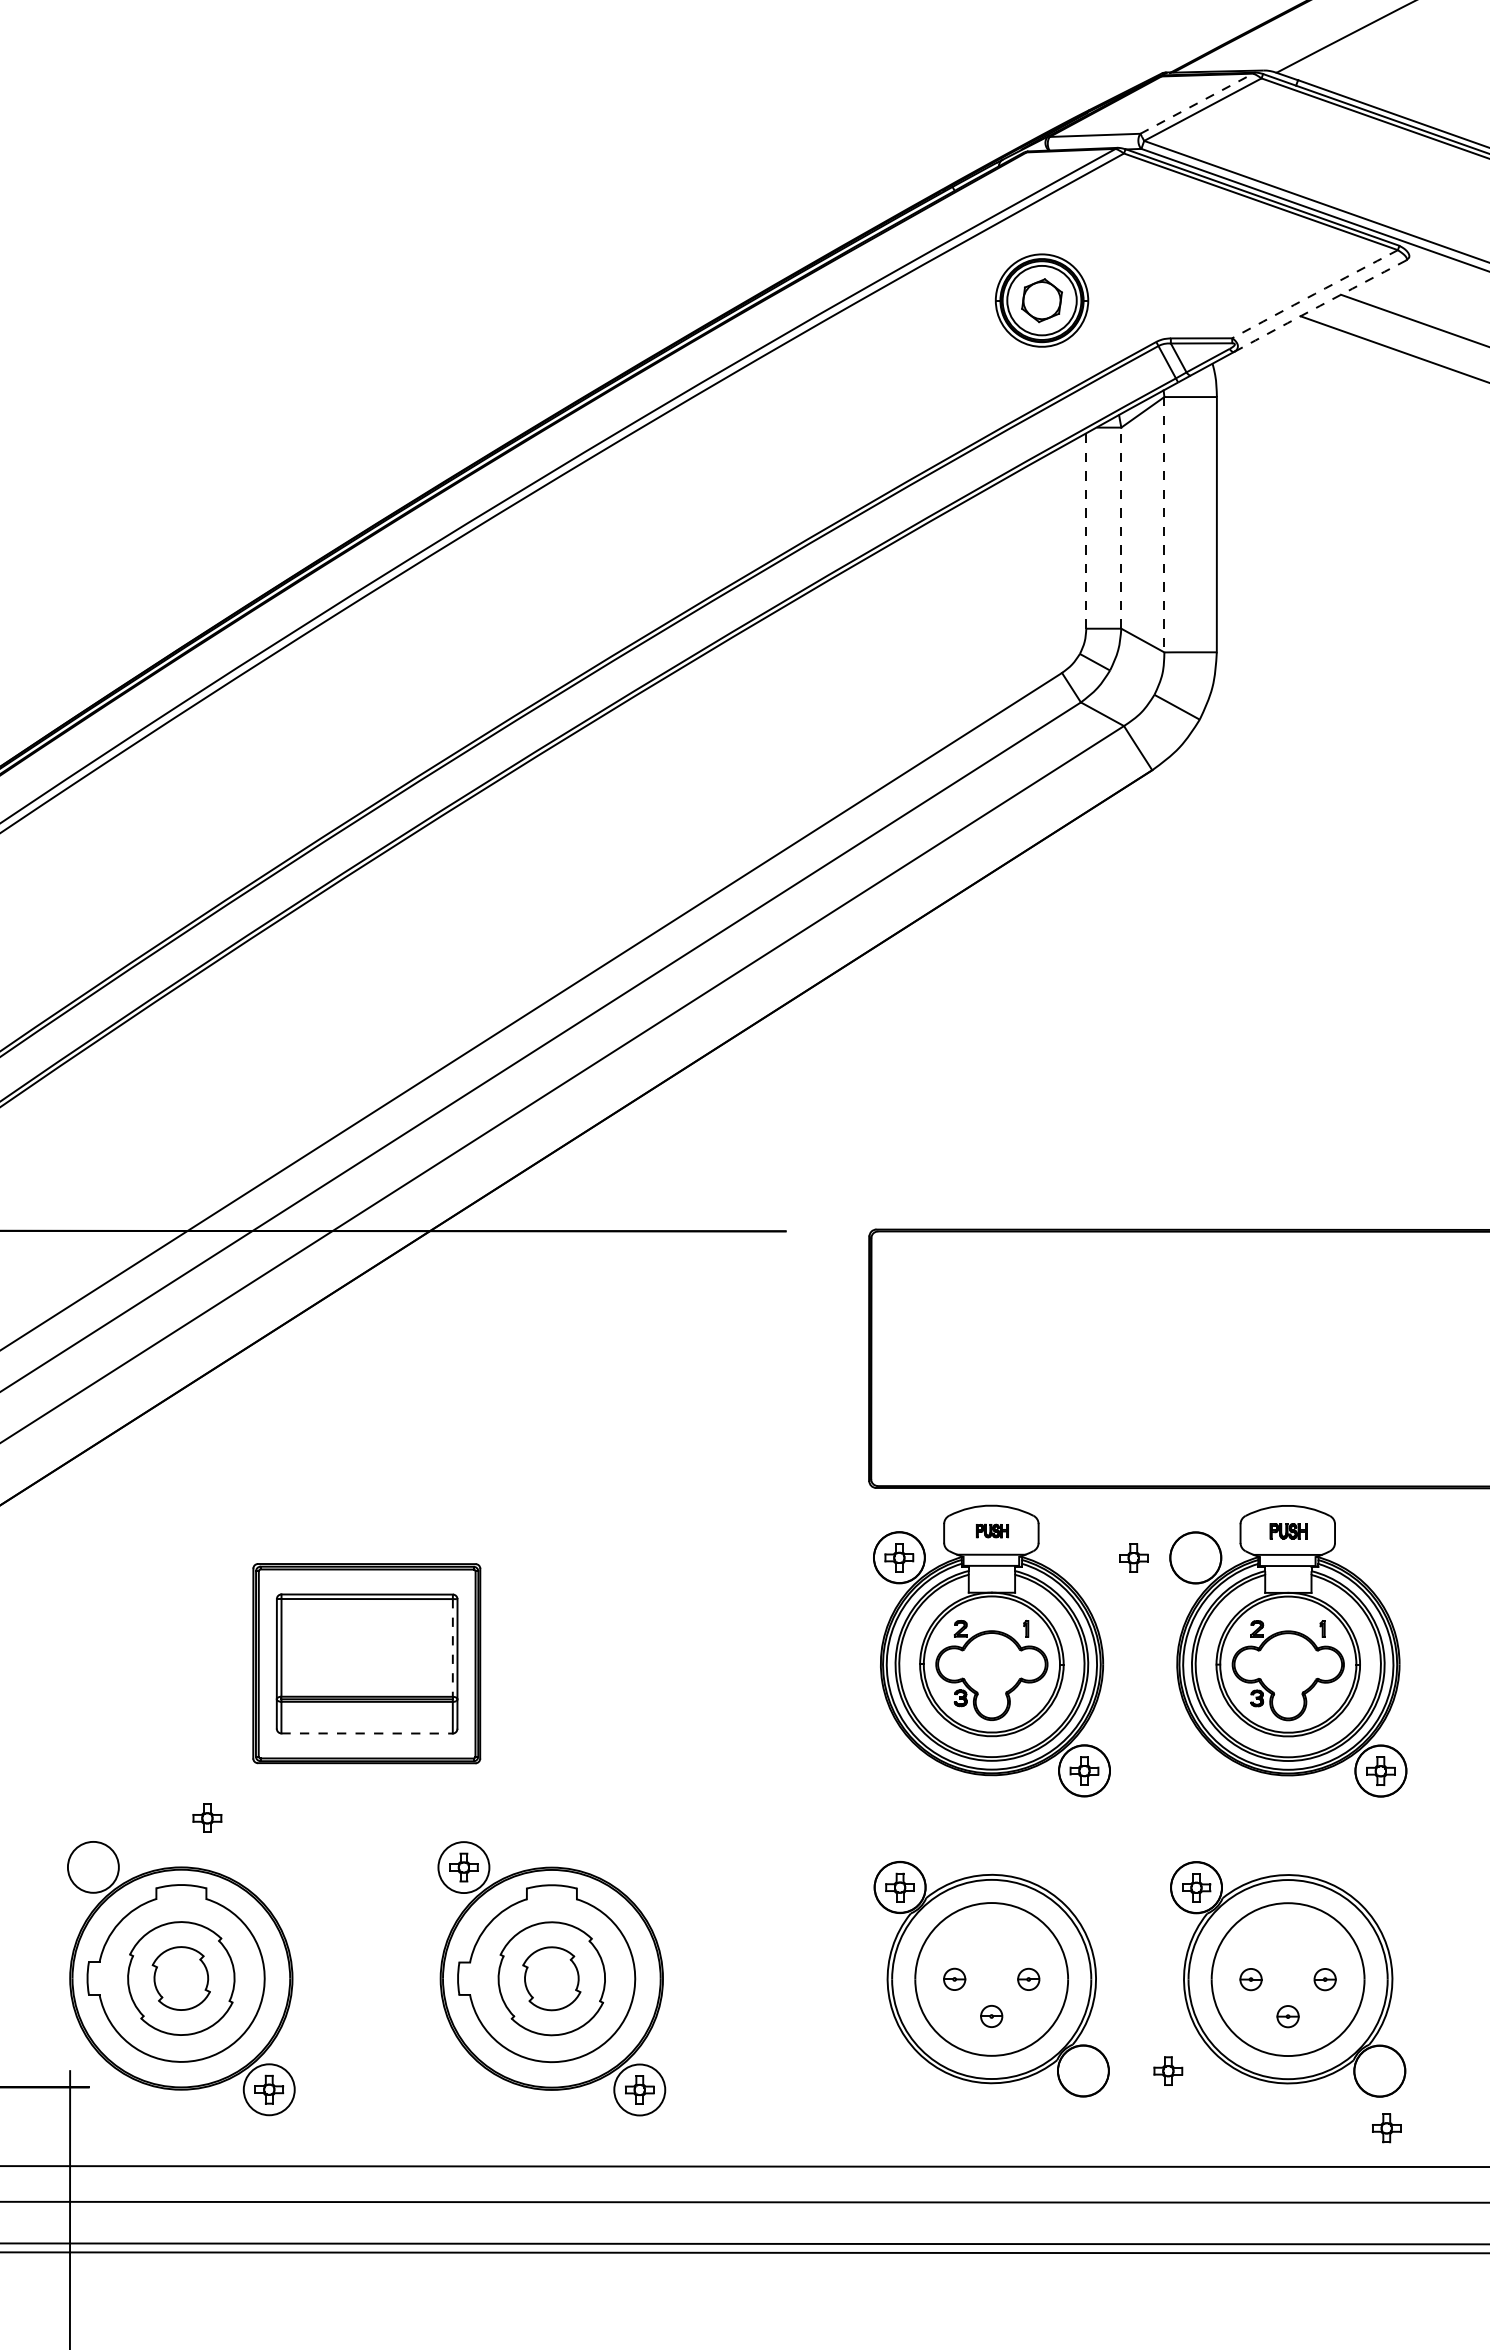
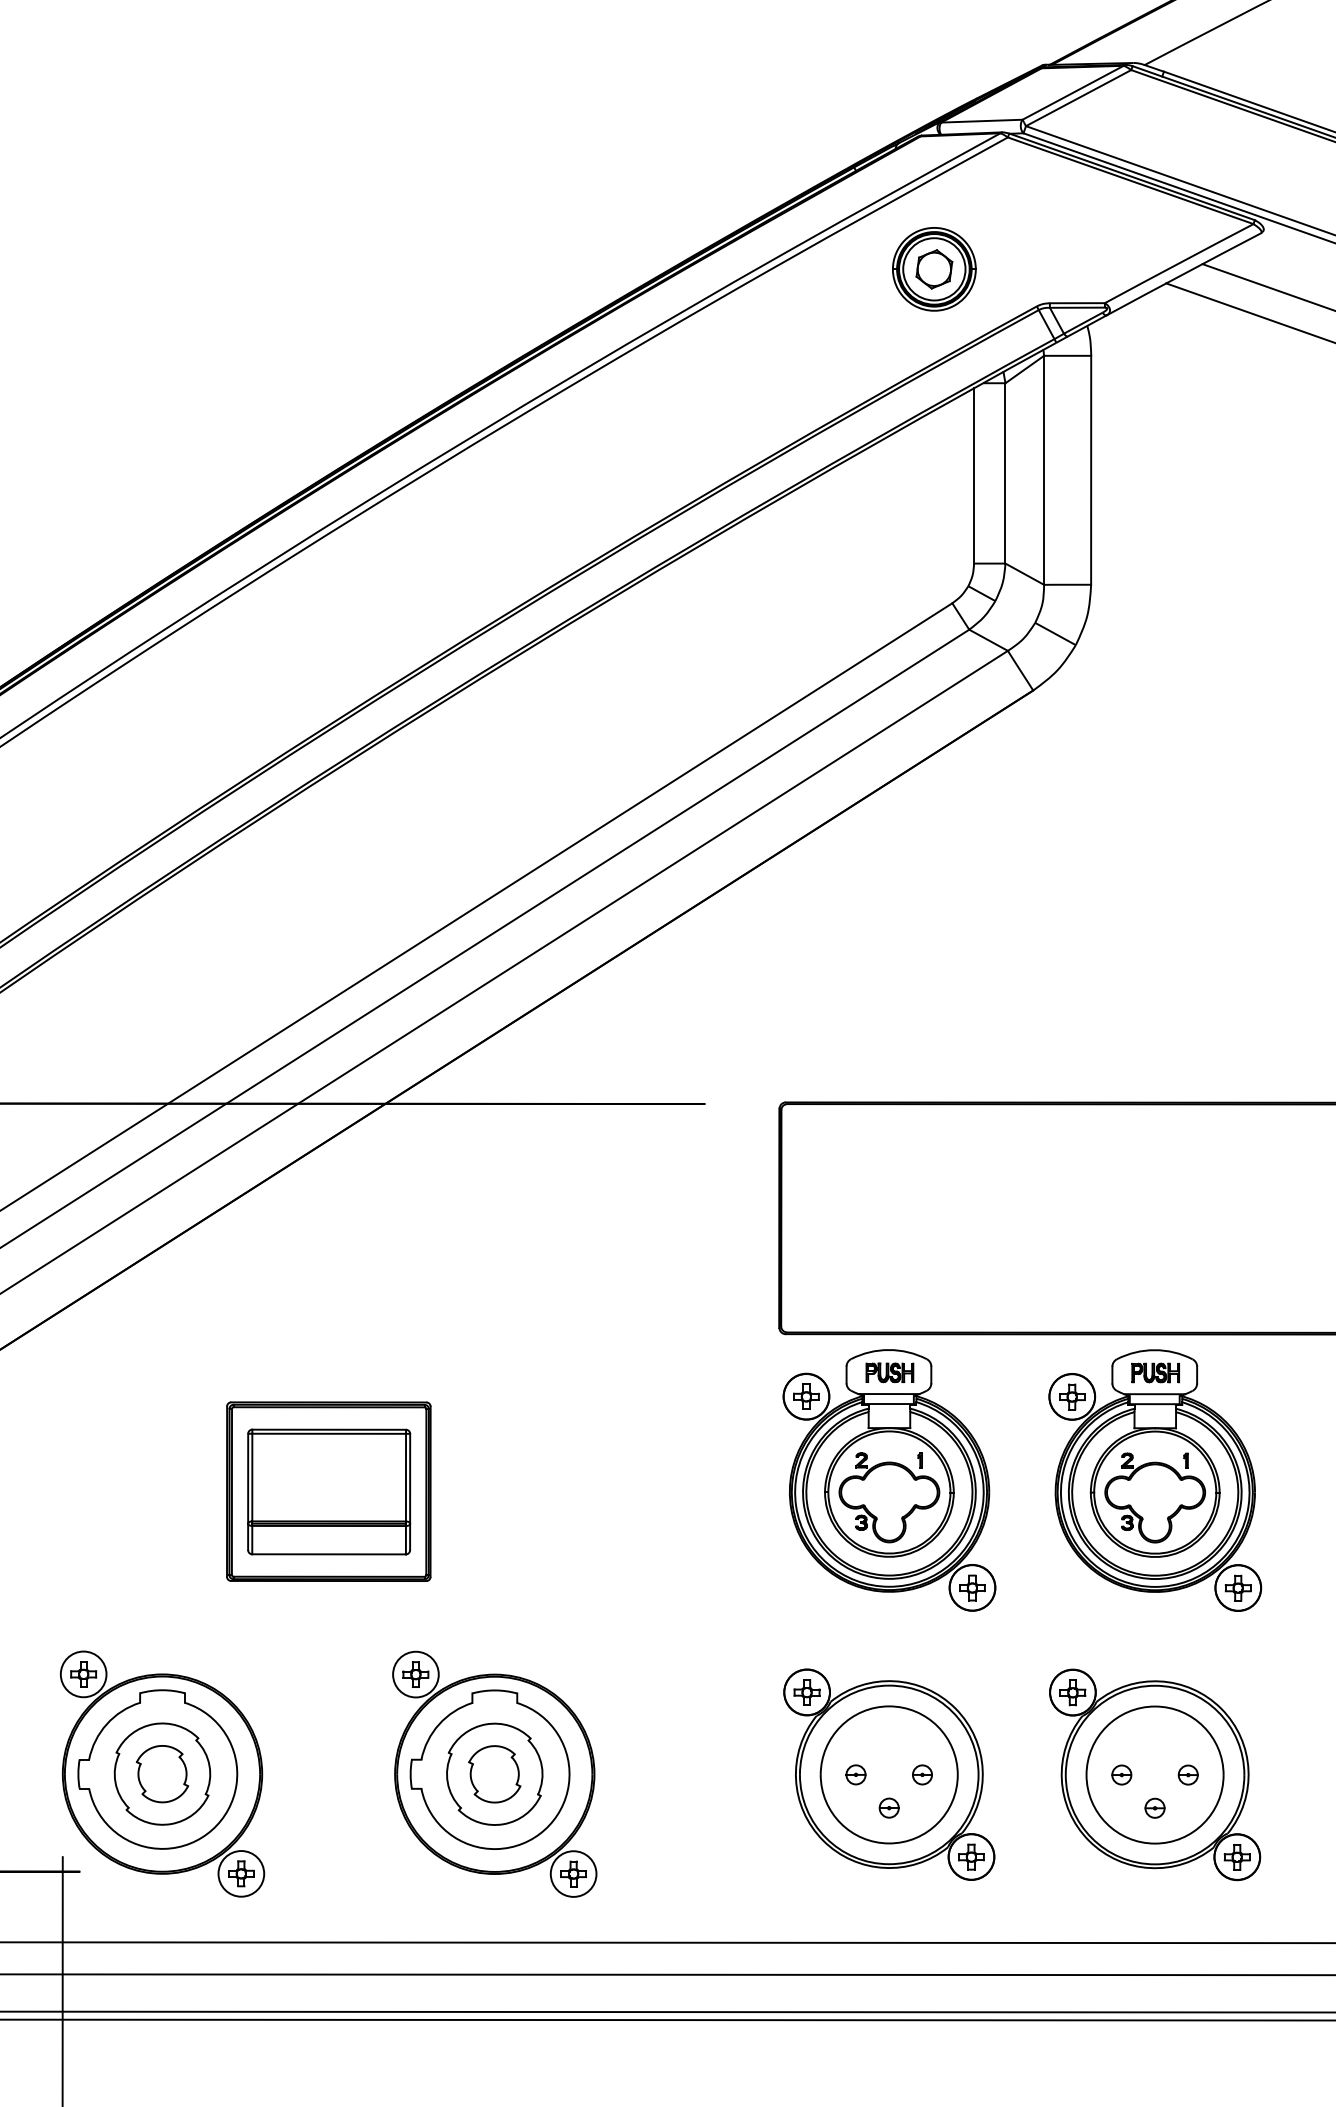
line: (1196, 103) -> (1072, 92), dashed -> solid
arc: (1314, 293) -> (1178, 262), dashed -> solid
arc: (1319, 305) -> (1183, 273), dashed -> solid
line: (1164, 524) -> (1044, 470), dashed -> solid
line: (1121, 528) -> (1005, 473), dashed -> solid
line: (1086, 530) -> (974, 475), dashed -> solid
part: (992, 1530) -> (889, 1372), size x1.67
part: (1288, 1531) -> (1155, 1373), size x1.43
part: (1133, 1557) -> (1072, 1396), moved
line: (452, 1647) -> (405, 1477), dashed -> solid
line: (367, 1733) -> (329, 1554), dashed -> solid
part: (207, 1817) -> (83, 1673), moved
part: (1168, 2070) -> (971, 1856), moved
part: (1386, 2128) -> (1237, 1857), moved

